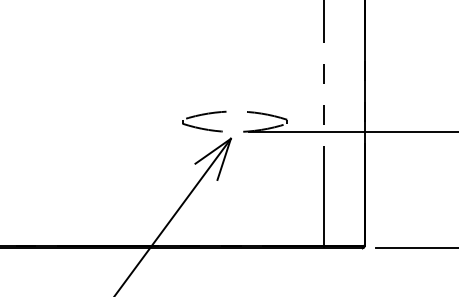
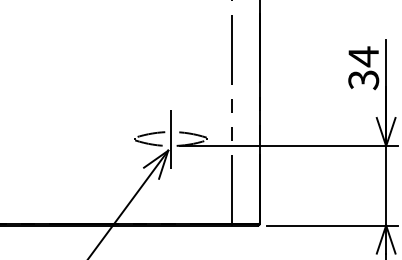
line: (234, 122) -> (170, 139), added

